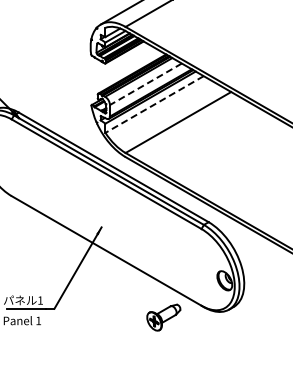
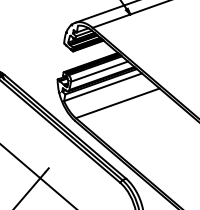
line: (145, 84) -> (99, 71), dashed -> solid
line: (154, 104) -> (103, 87), dashed -> solid

